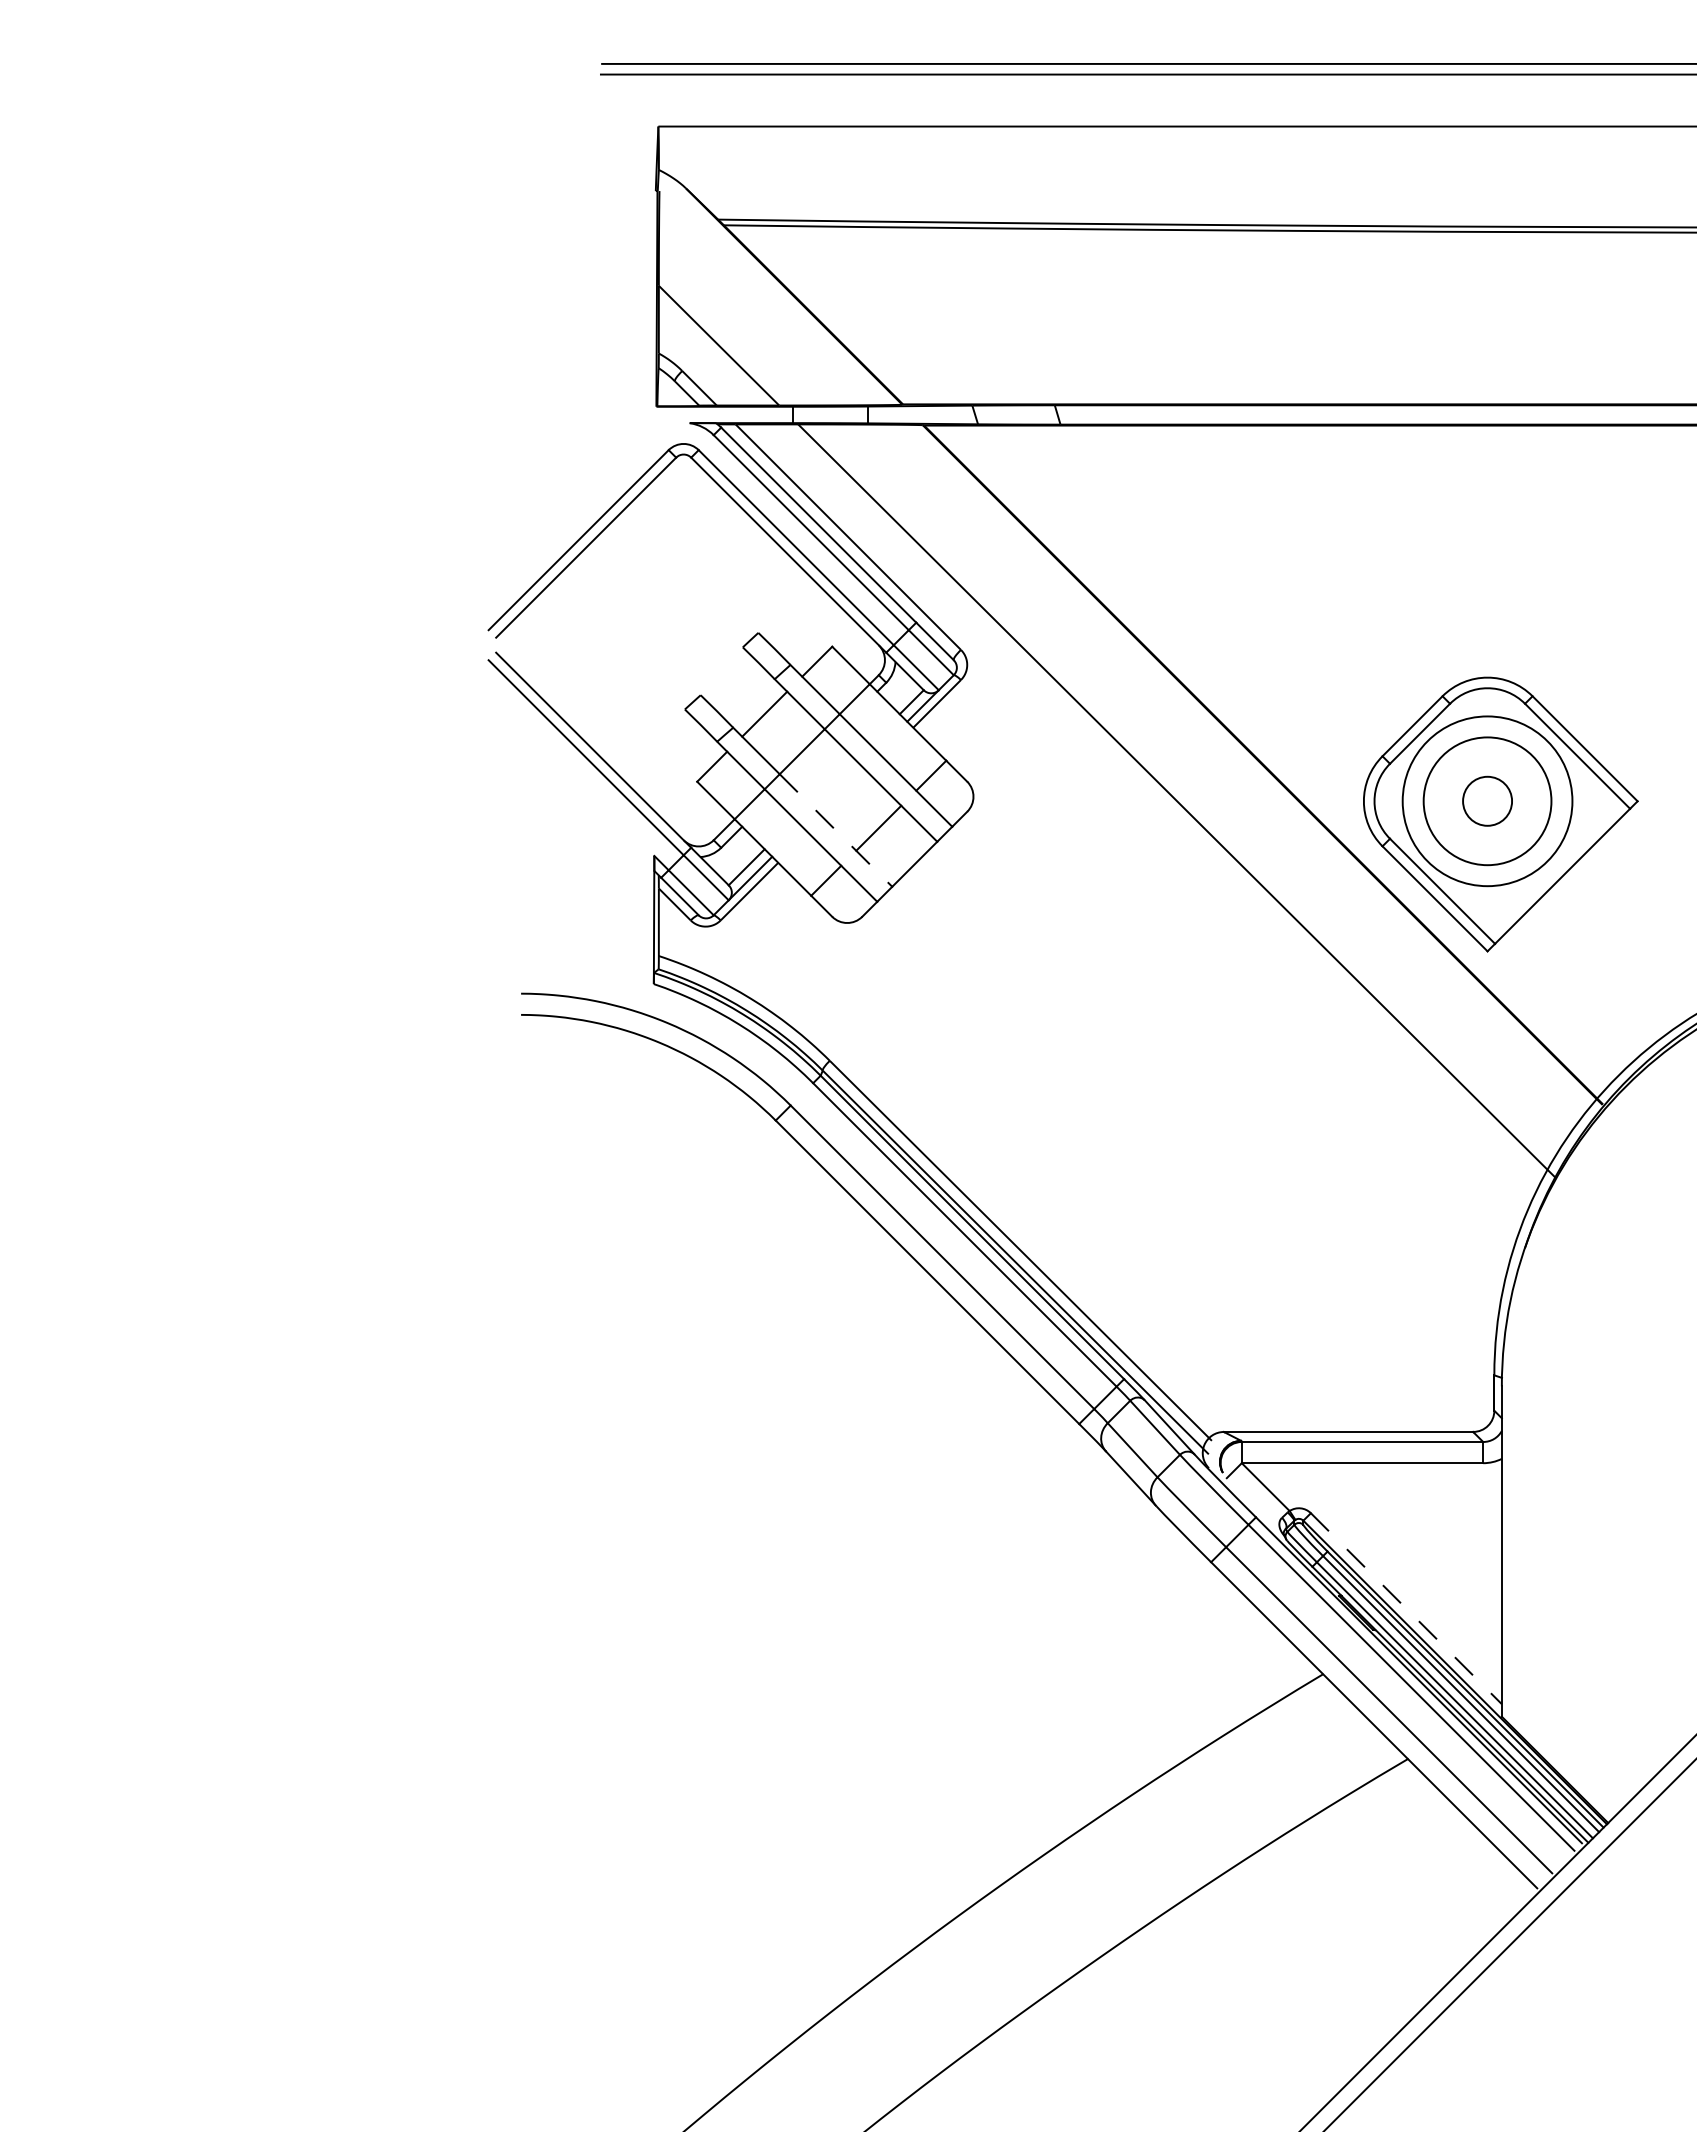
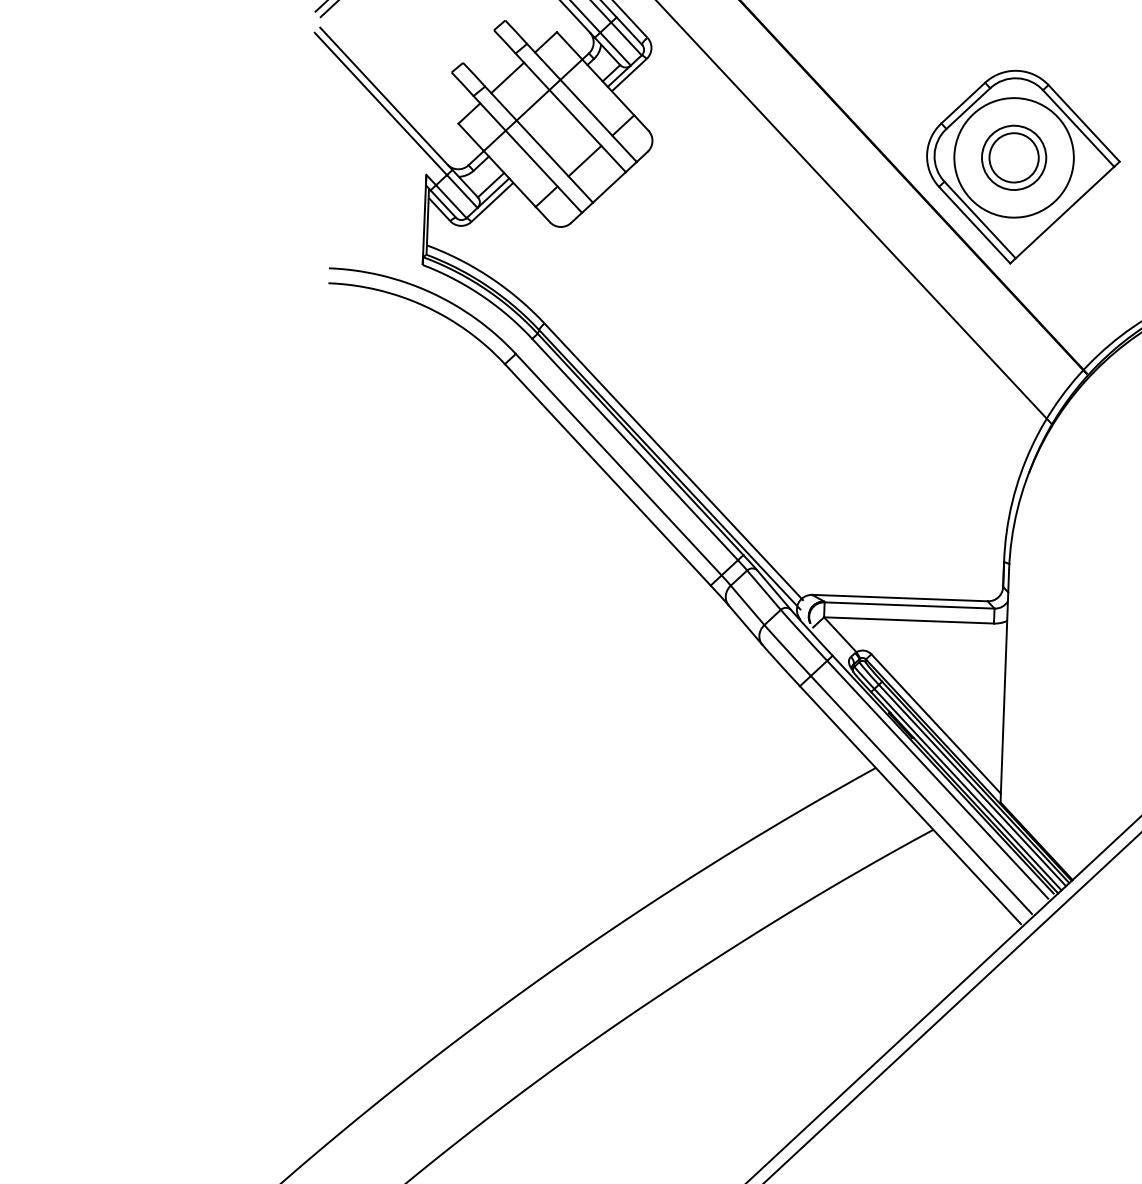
circle: (1487, 800) -> (1014, 157), size x0.71
circle: (1487, 801) -> (1014, 158), size x1.43
line: (836, 830) -> (555, 161), dashed -> solid
line: (1406, 1609) -> (936, 724), dashed -> solid

